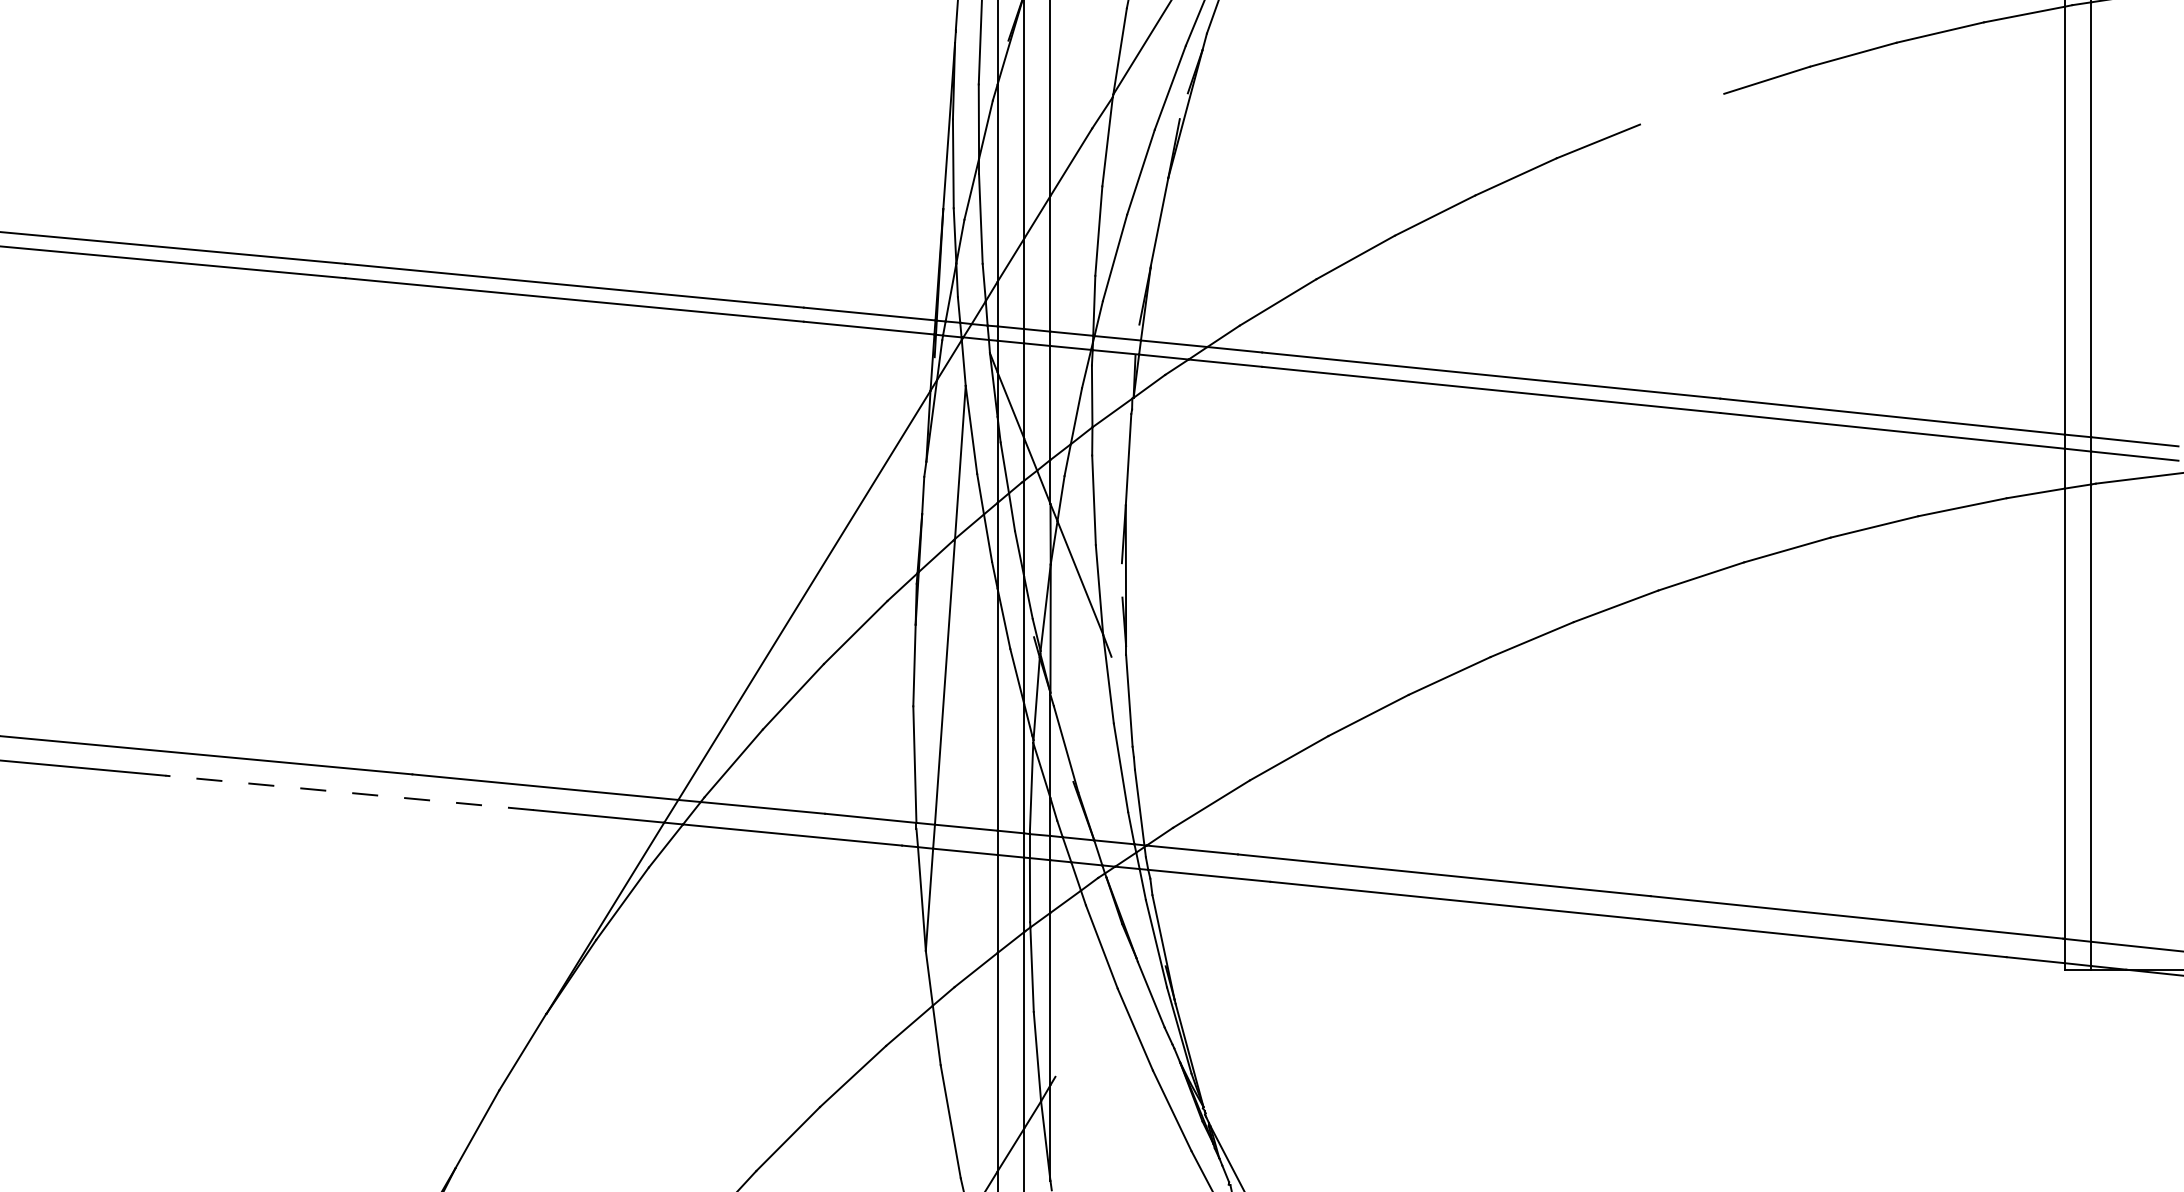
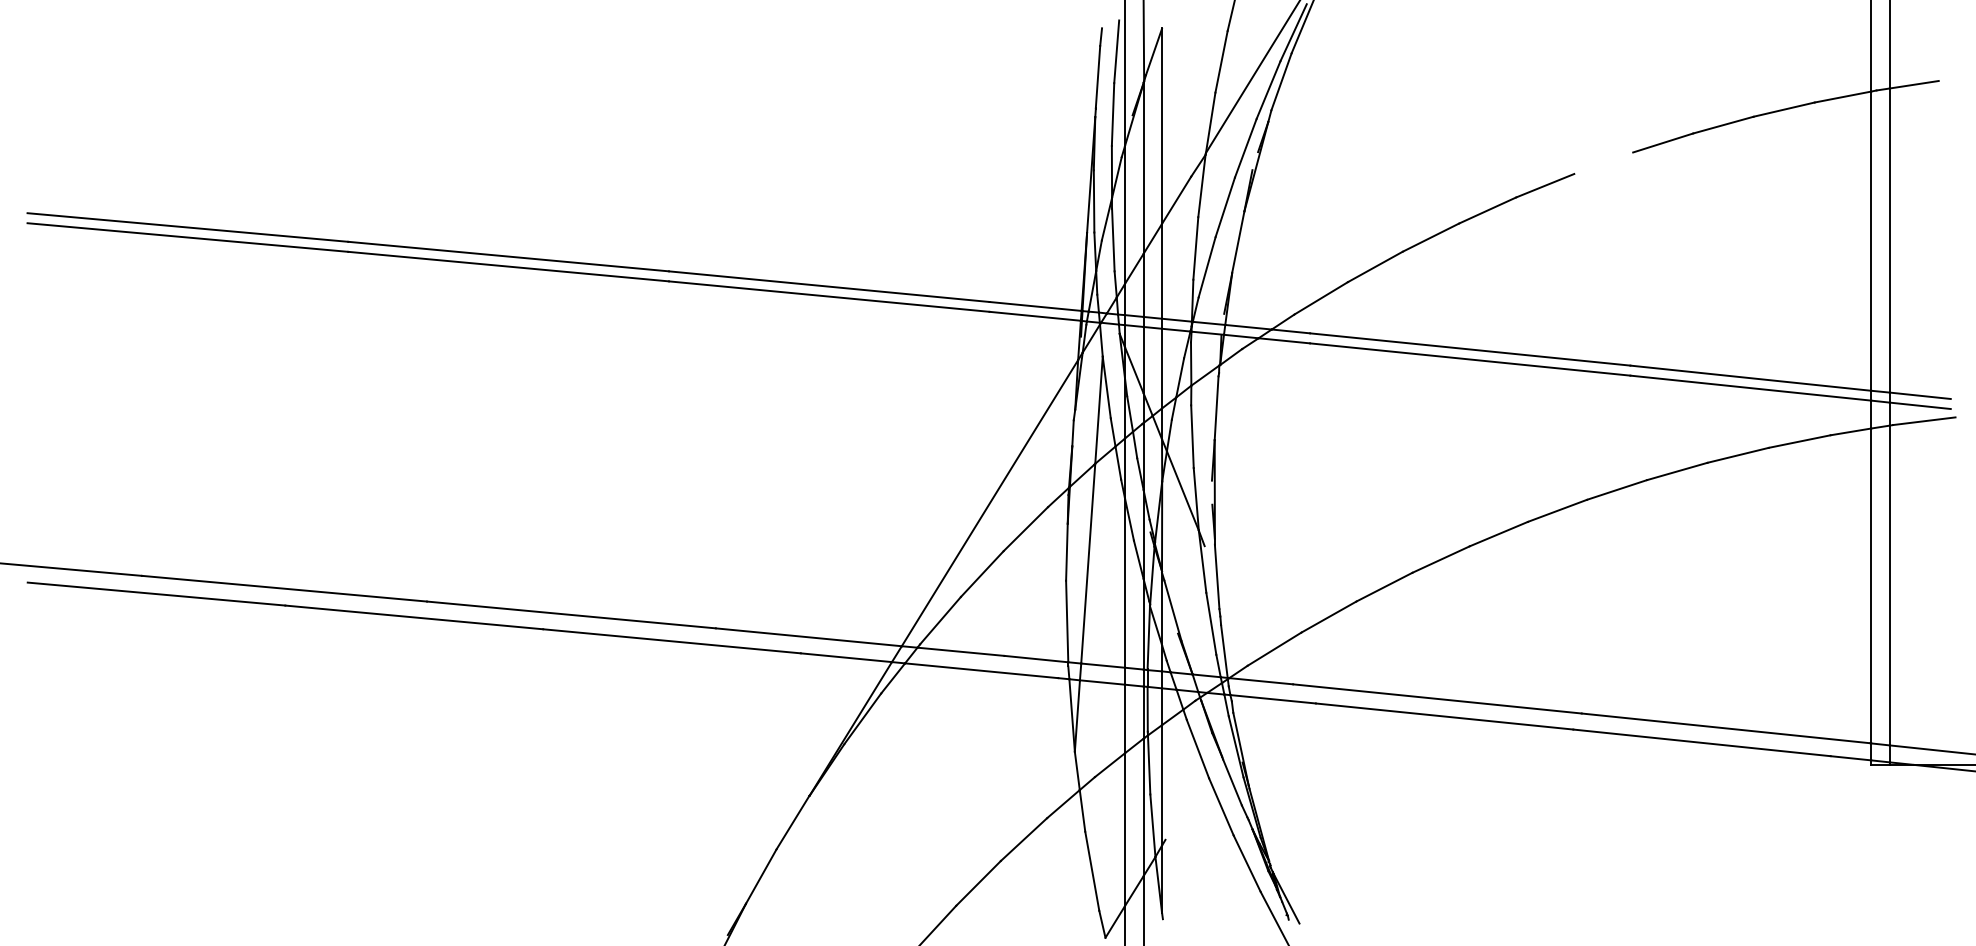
line: (348, 793) -> (671, 641), dashed -> solid

